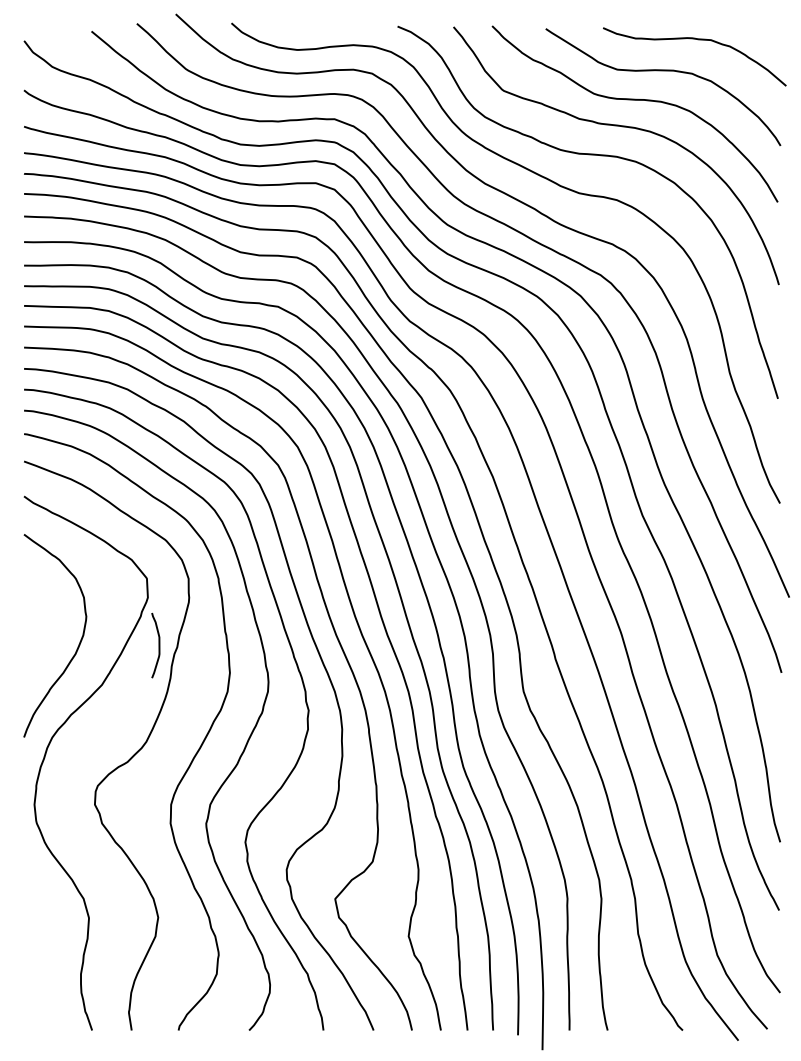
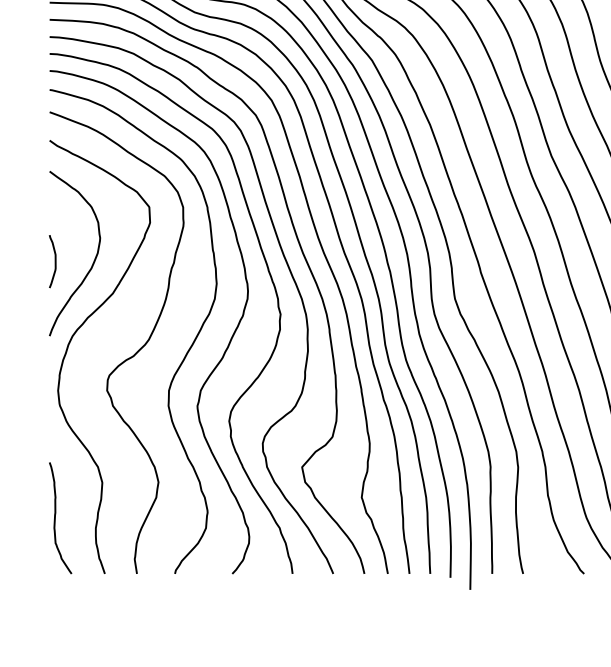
curve: (158, 645) -> (54, 261), moved
curve: (31, 961) -> (55, 517), added

